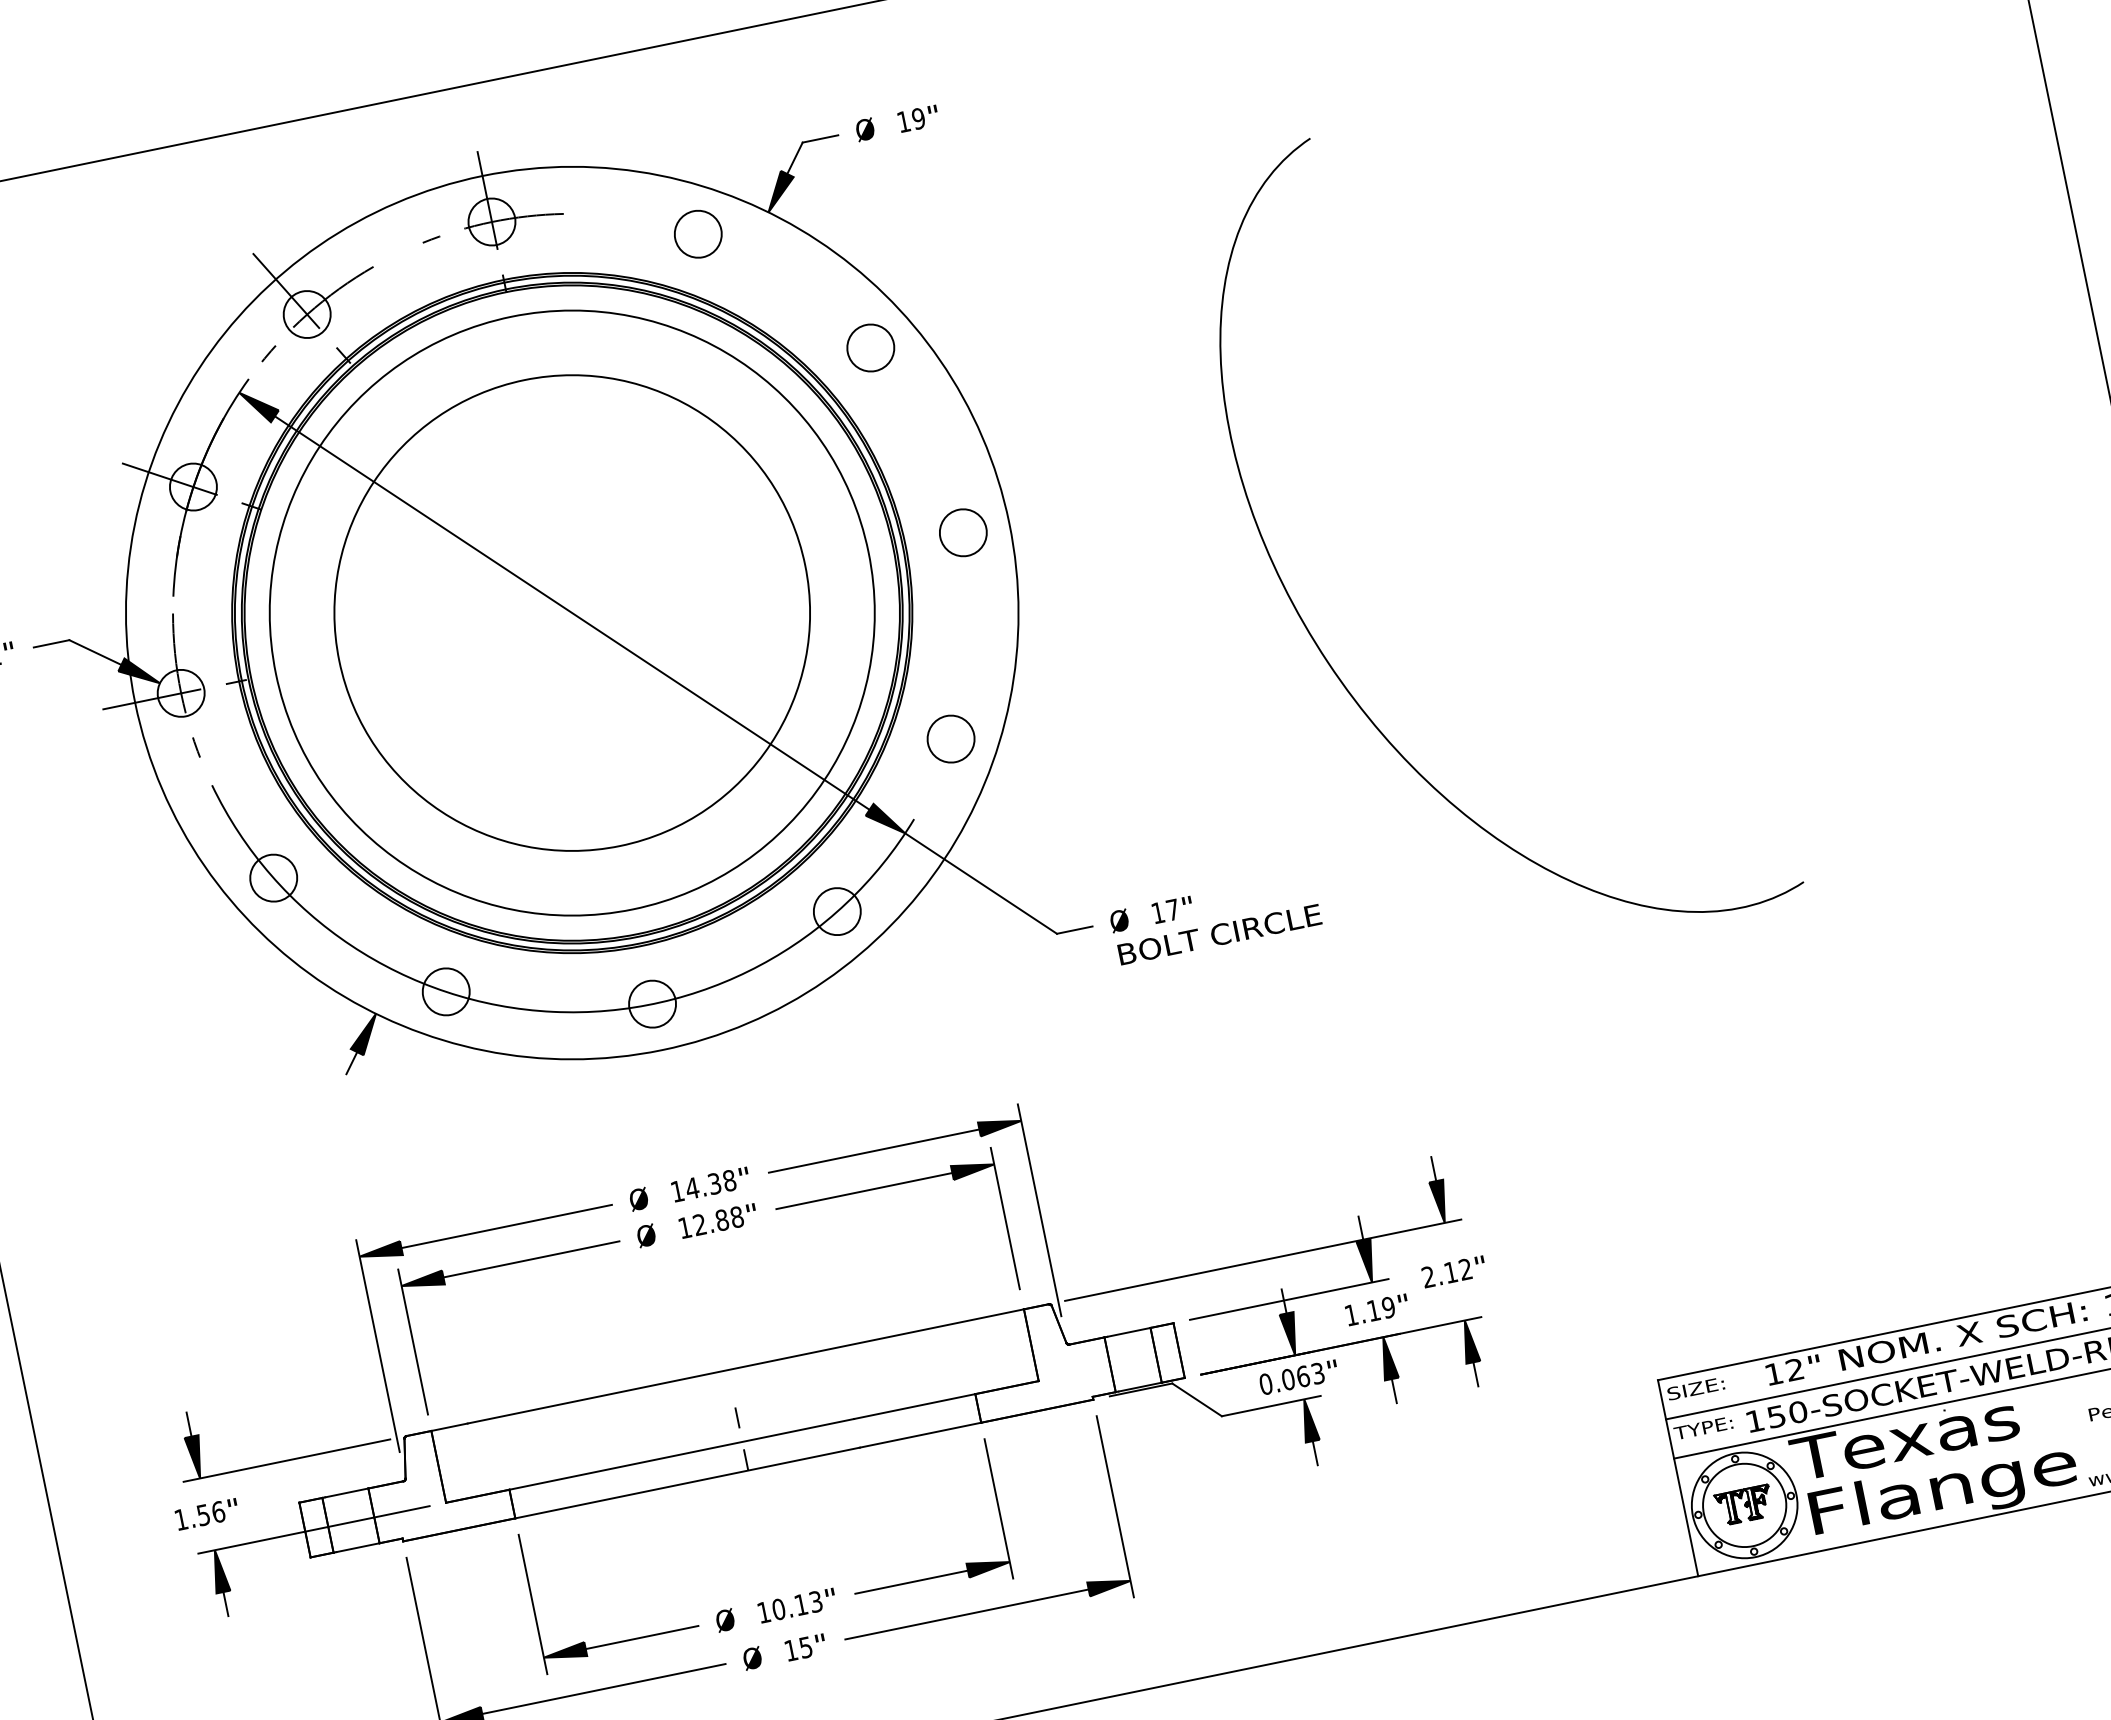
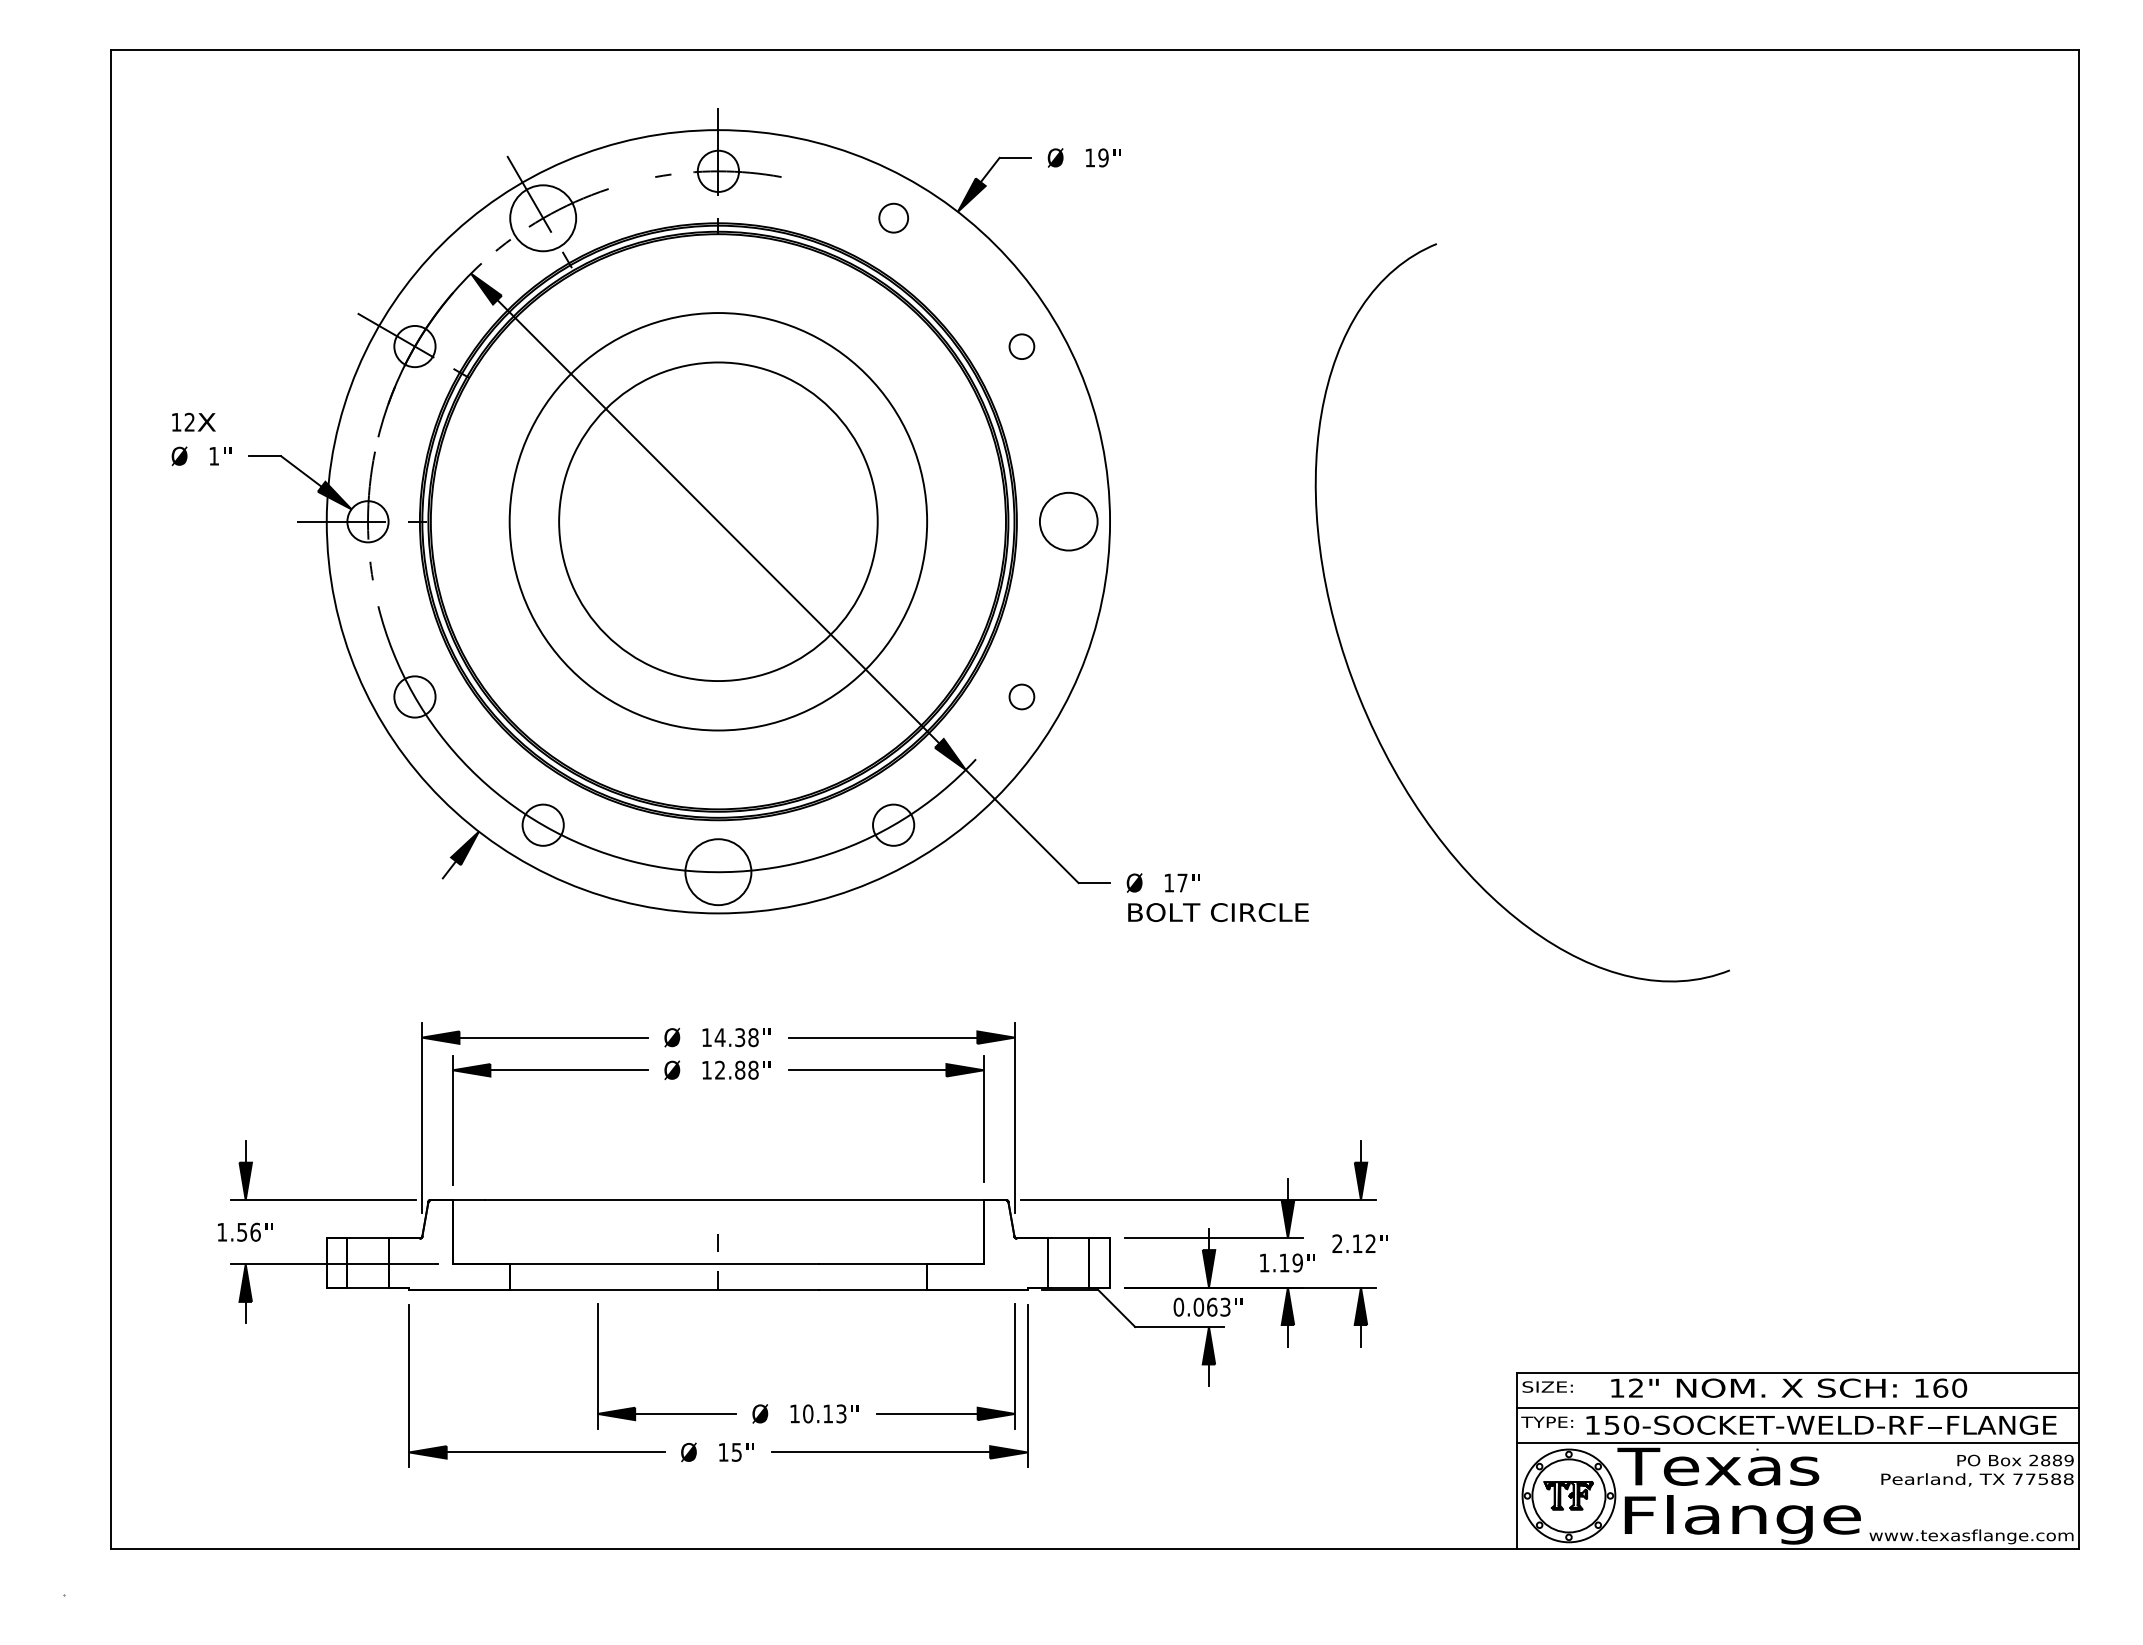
circle: (697, 233) -> (893, 217), size x0.7
circle: (306, 313) -> (542, 217), size x1.6
circle: (870, 348) -> (1021, 346), size x0.6
circle: (962, 532) -> (1068, 521), size x1.4
circle: (571, 612) -> (717, 521), size x0.6
circle: (950, 738) -> (1021, 696), size x0.6
circle: (652, 1003) -> (718, 871), size x1.6
part: (774, 1599) -> (806, 1404), moved

